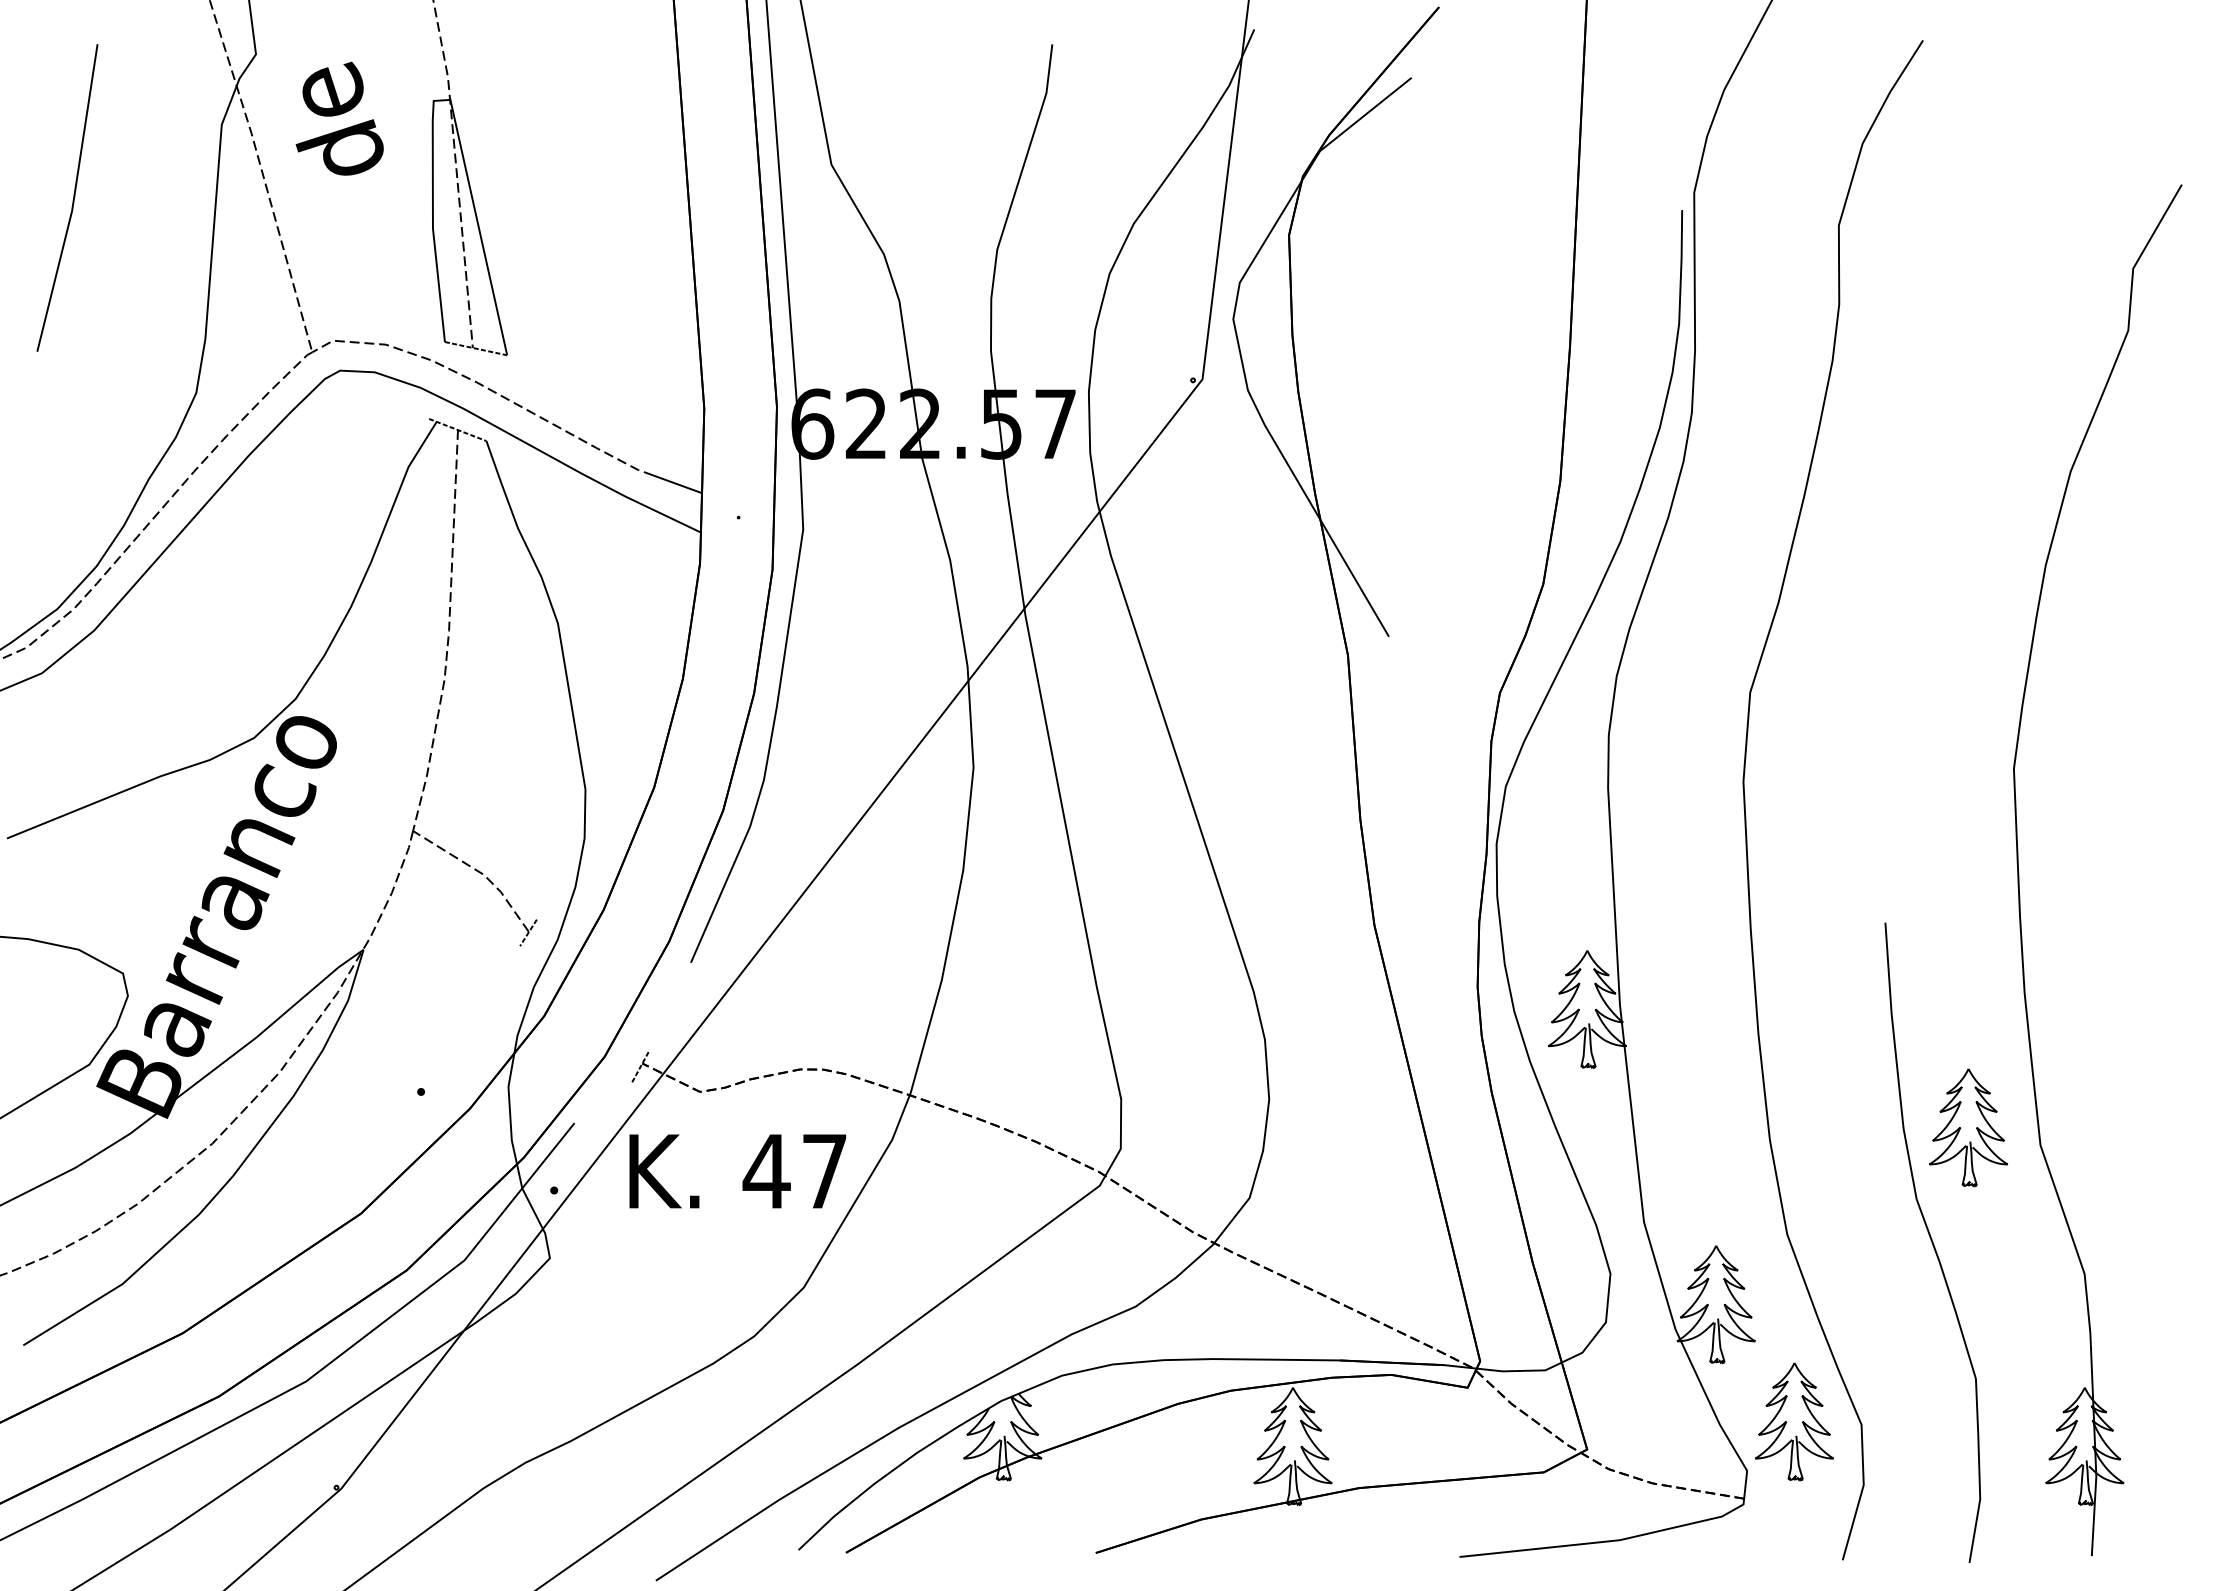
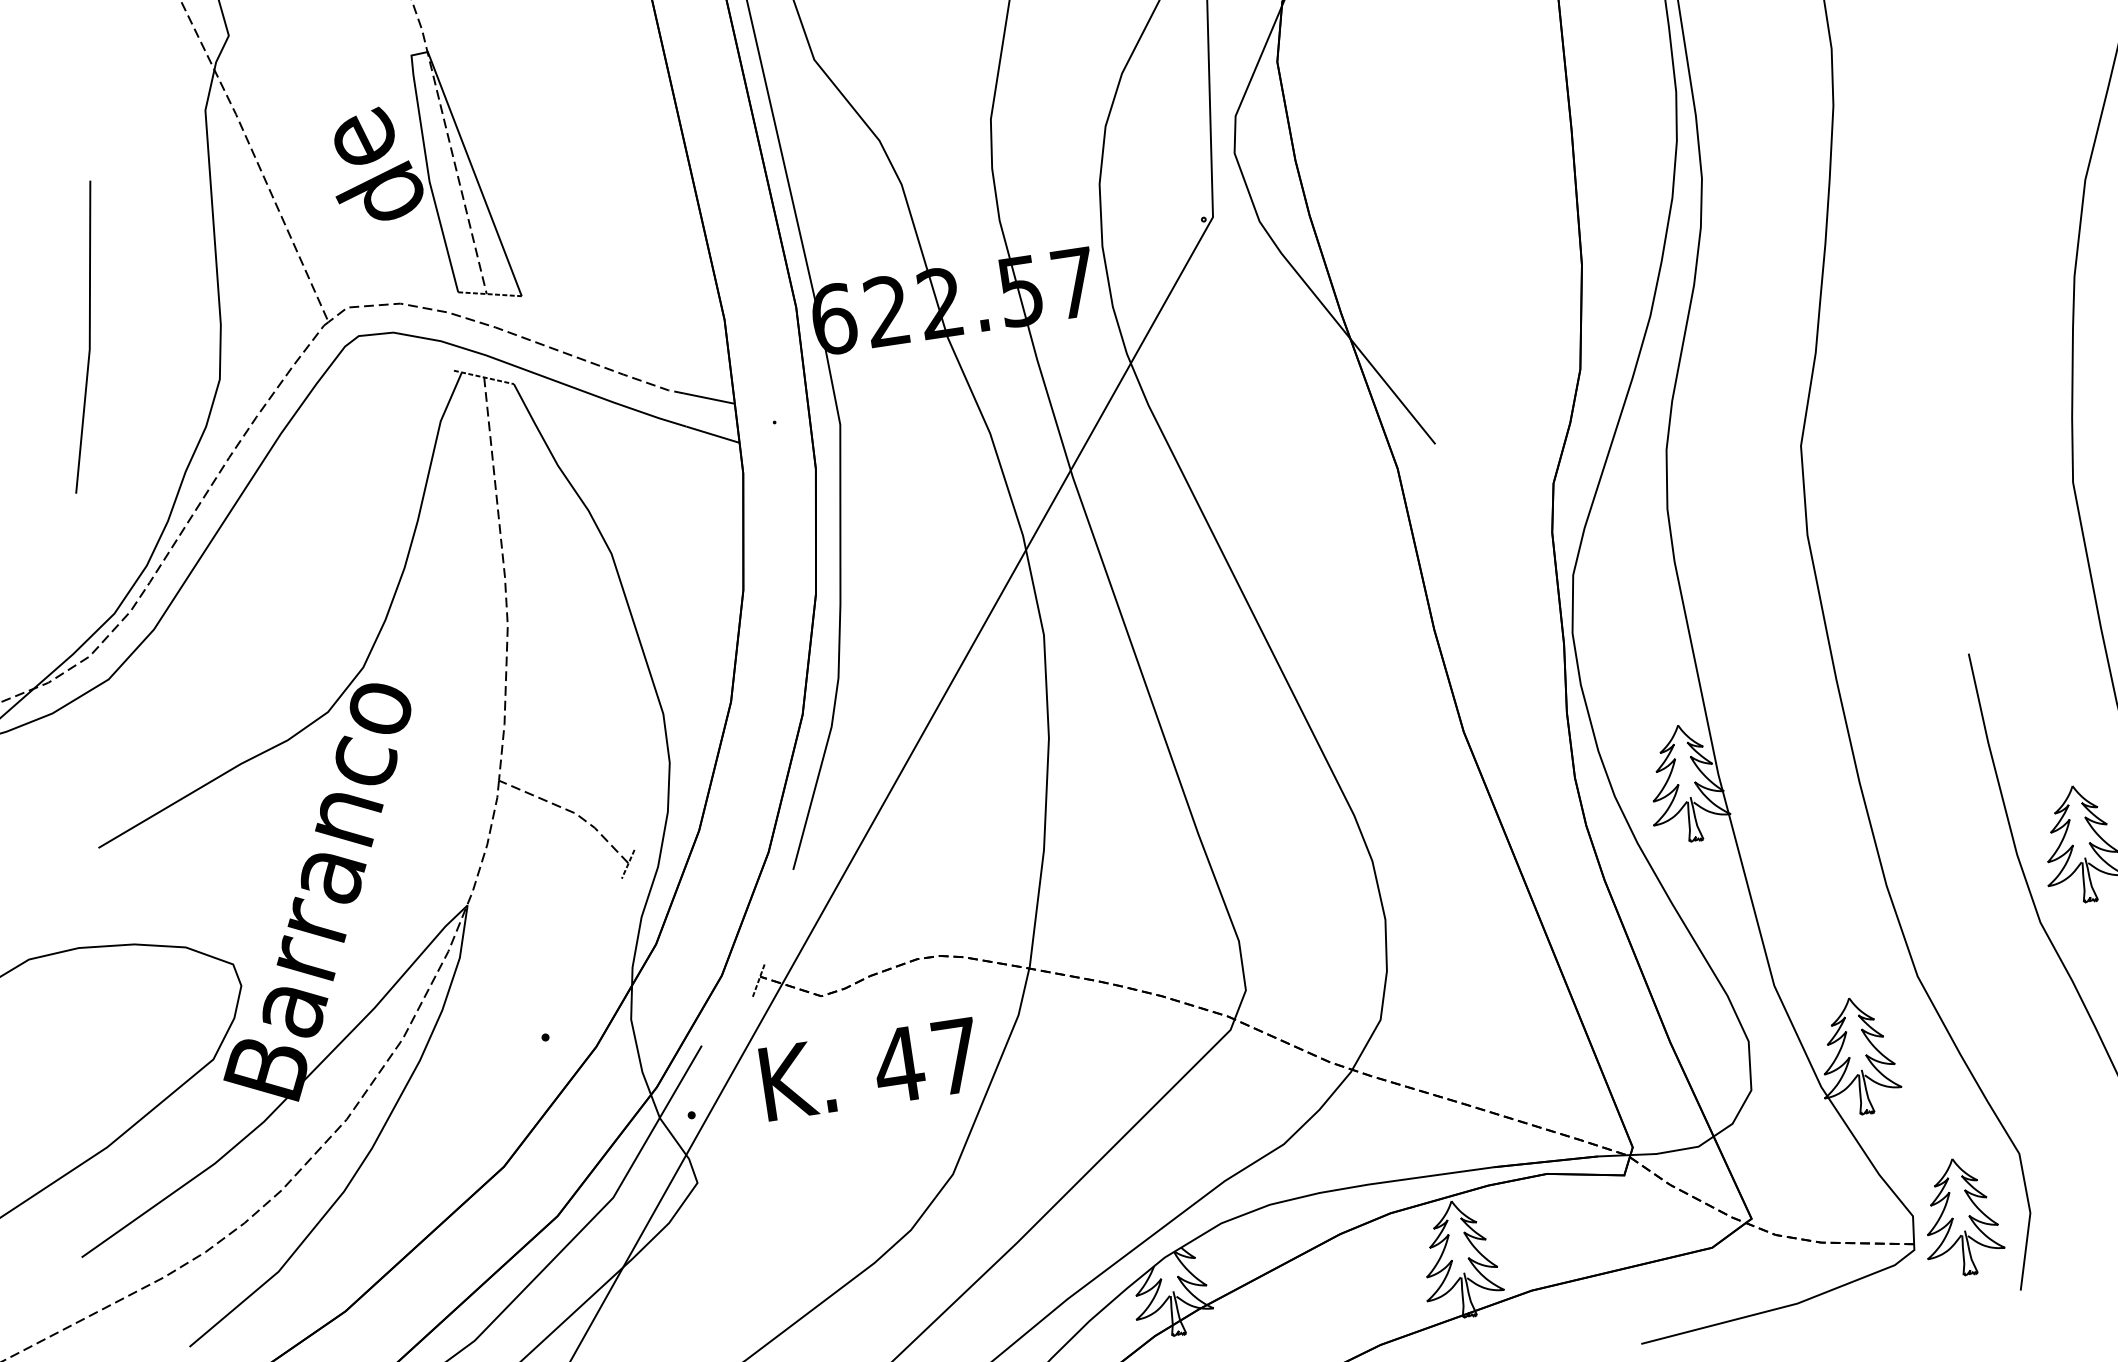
text: (339, 118) -> (375, 164), moved
line: (72, 200) -> (88, 338), moved
part: (1794, 1421) -> (1960, 1216), moved

